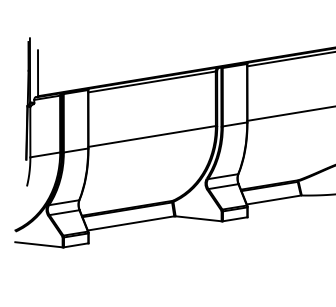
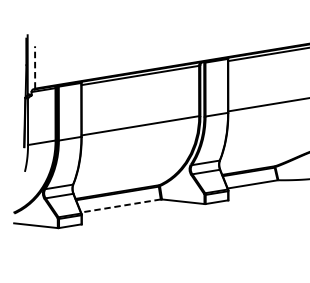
line: (38, 73) -> (35, 67), solid -> dashed
line: (131, 223) -> (121, 206), solid -> dashed

